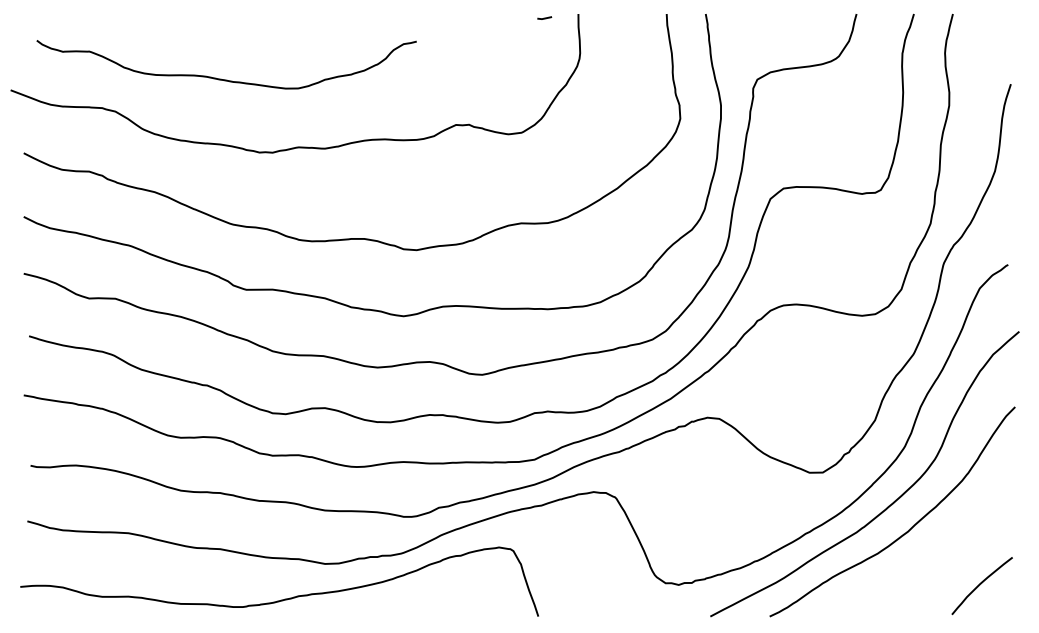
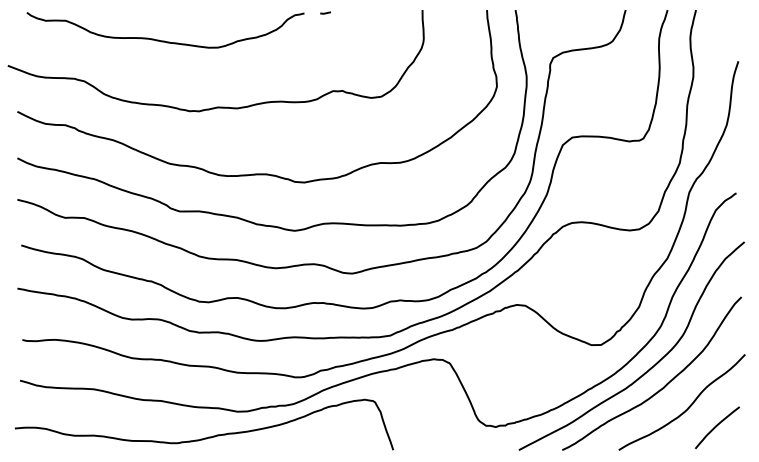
line: (544, 17) -> (325, 12), moved
curve: (221, 78) -> (161, 40), moved
curve: (941, 558) -> (687, 407), added

